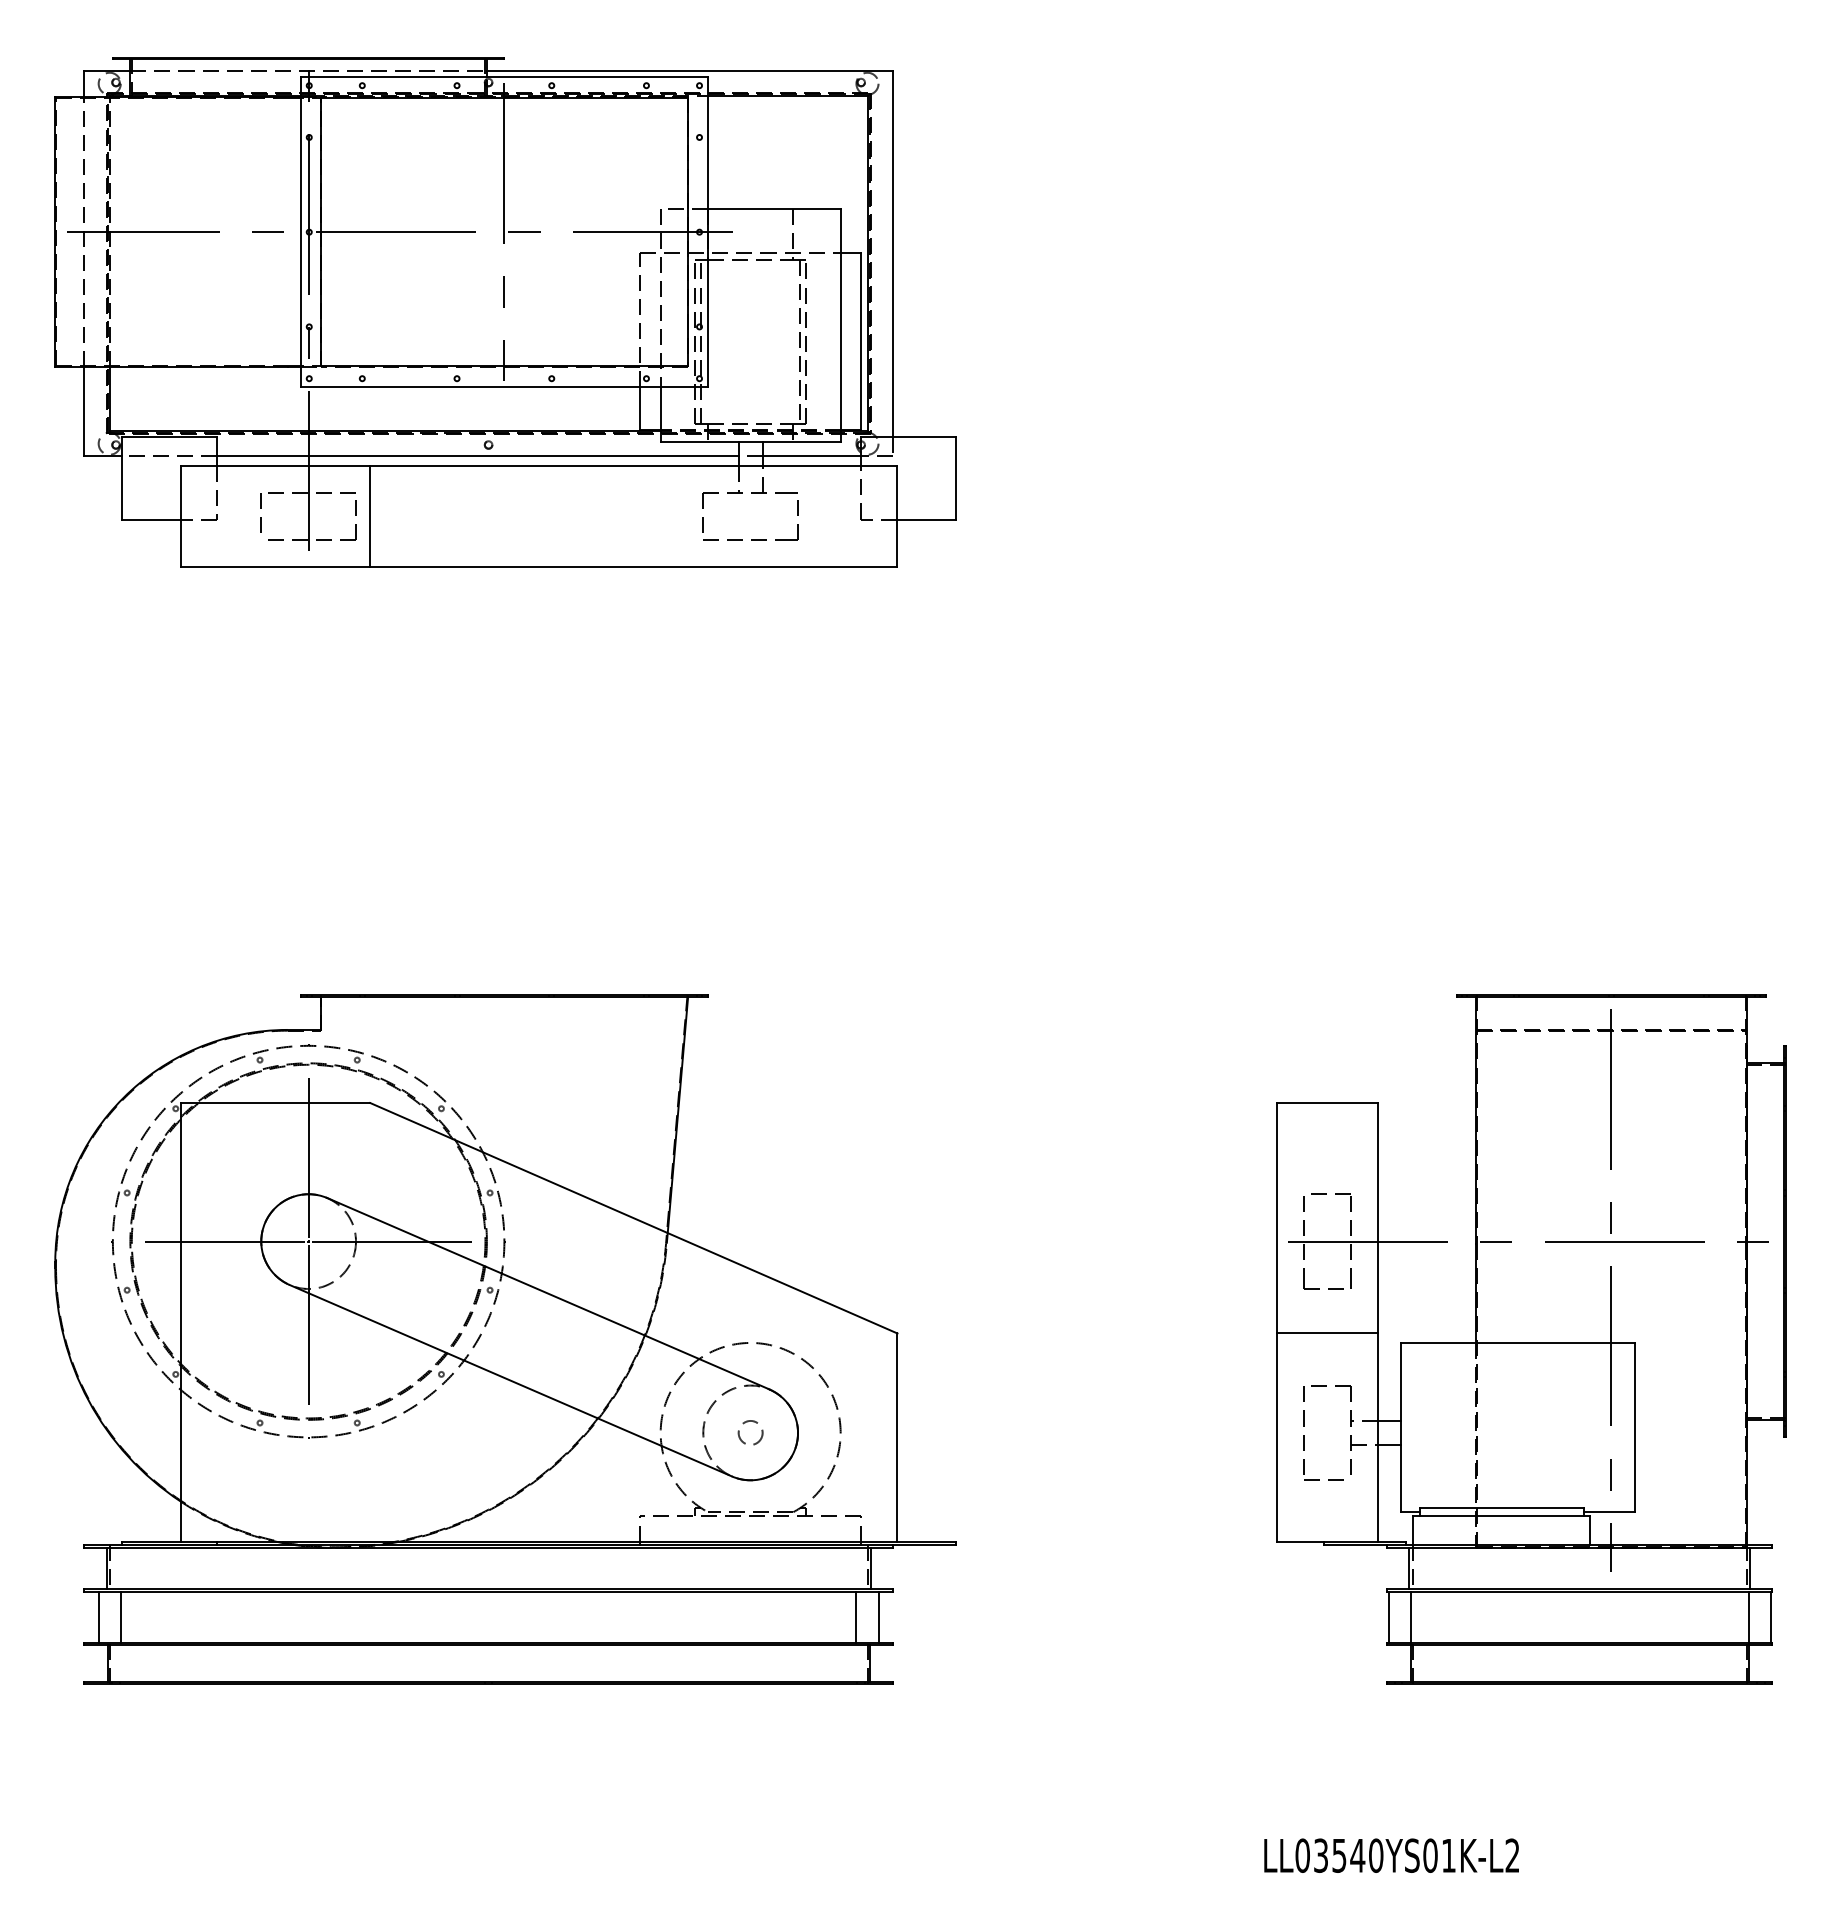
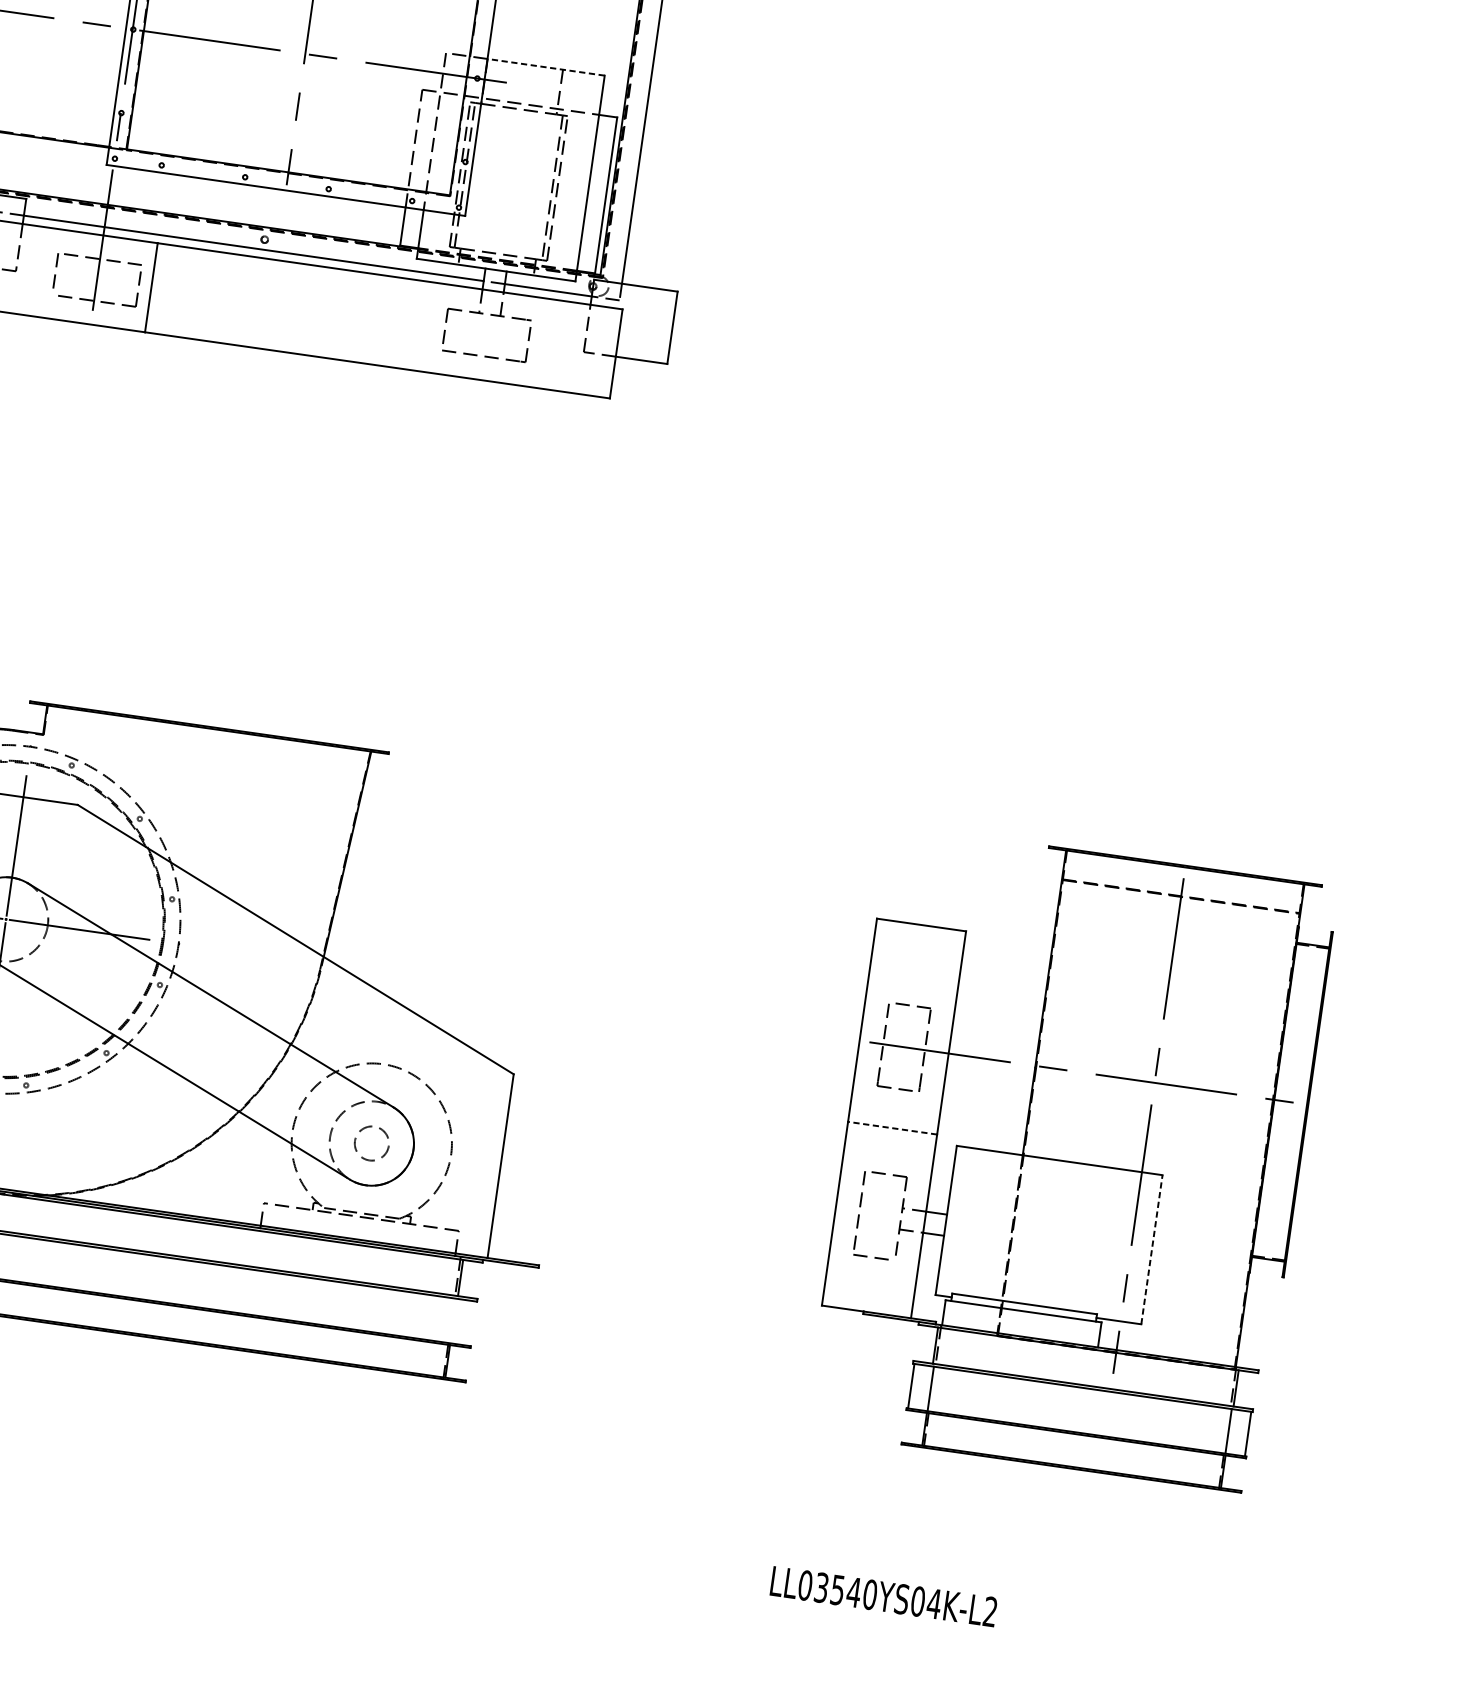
line: (773, 208) -> (545, 66), solid -> dashed
line: (1327, 1333) -> (892, 1128), solid -> dashed
line: (1634, 1427) -> (1151, 1249), solid -> dashed
circle: (750, 1432) -> (371, 1143), size x1.6
line: (856, 1617) -> (441, 1319), removed
line: (878, 1617) -> (461, 1322), removed
text: (1448, 1855) -> (934, 1603), LL03540YS01K-L2 -> LL03540YS04K-L2

